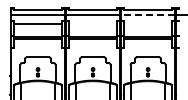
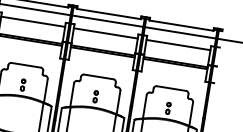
line: (148, 15) -> (180, 33), dashed -> solid
line: (92, 24) -> (105, 33), added
line: (147, 24) -> (177, 45), added

